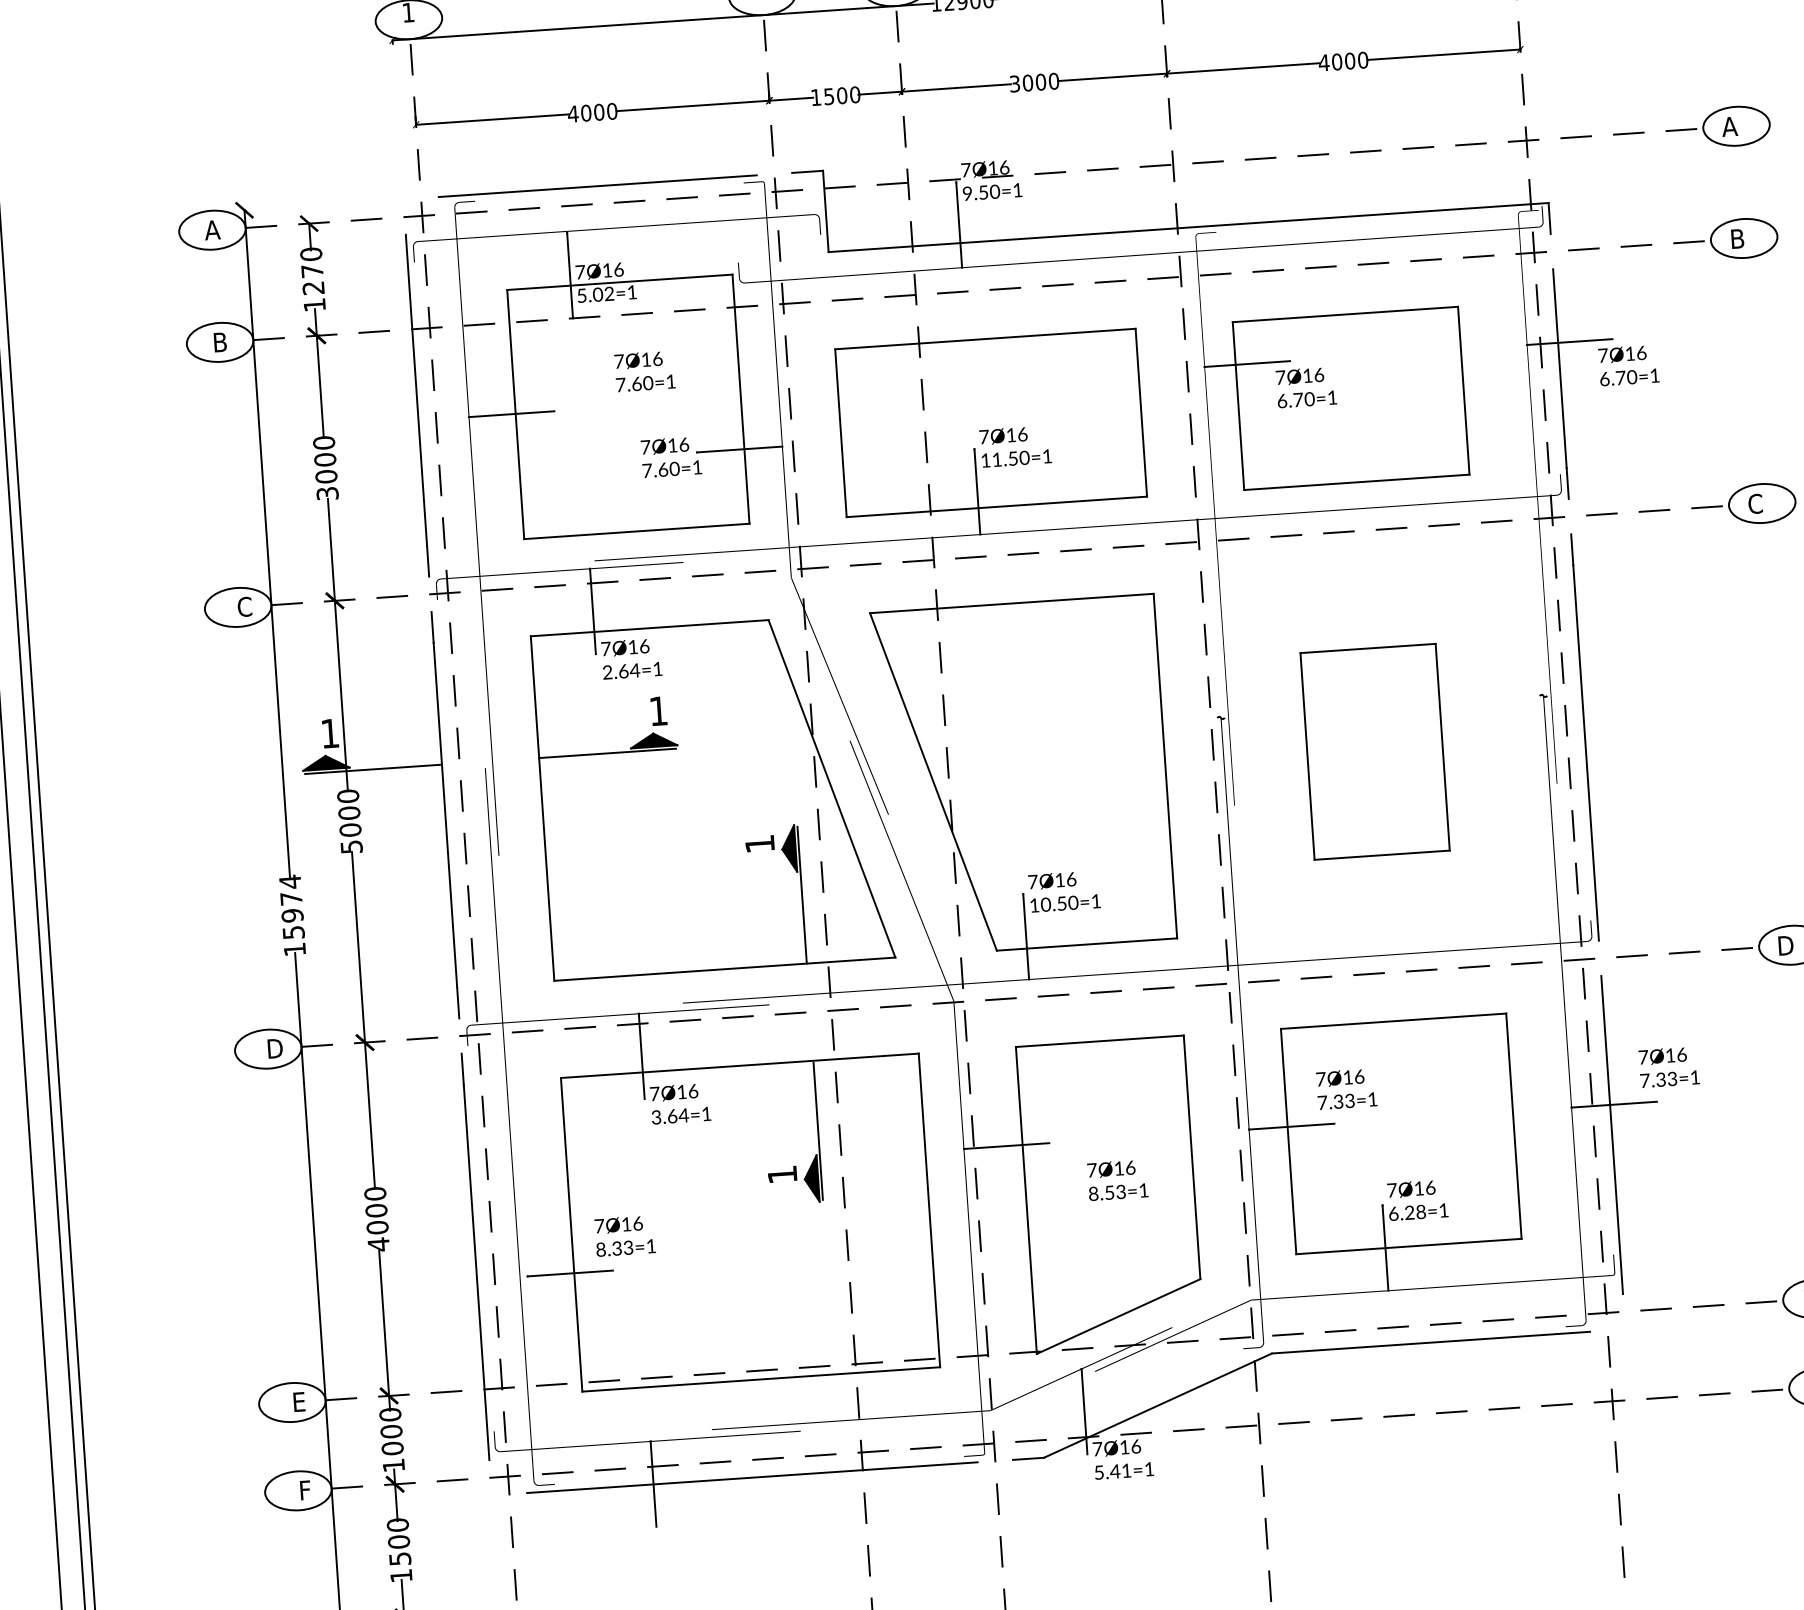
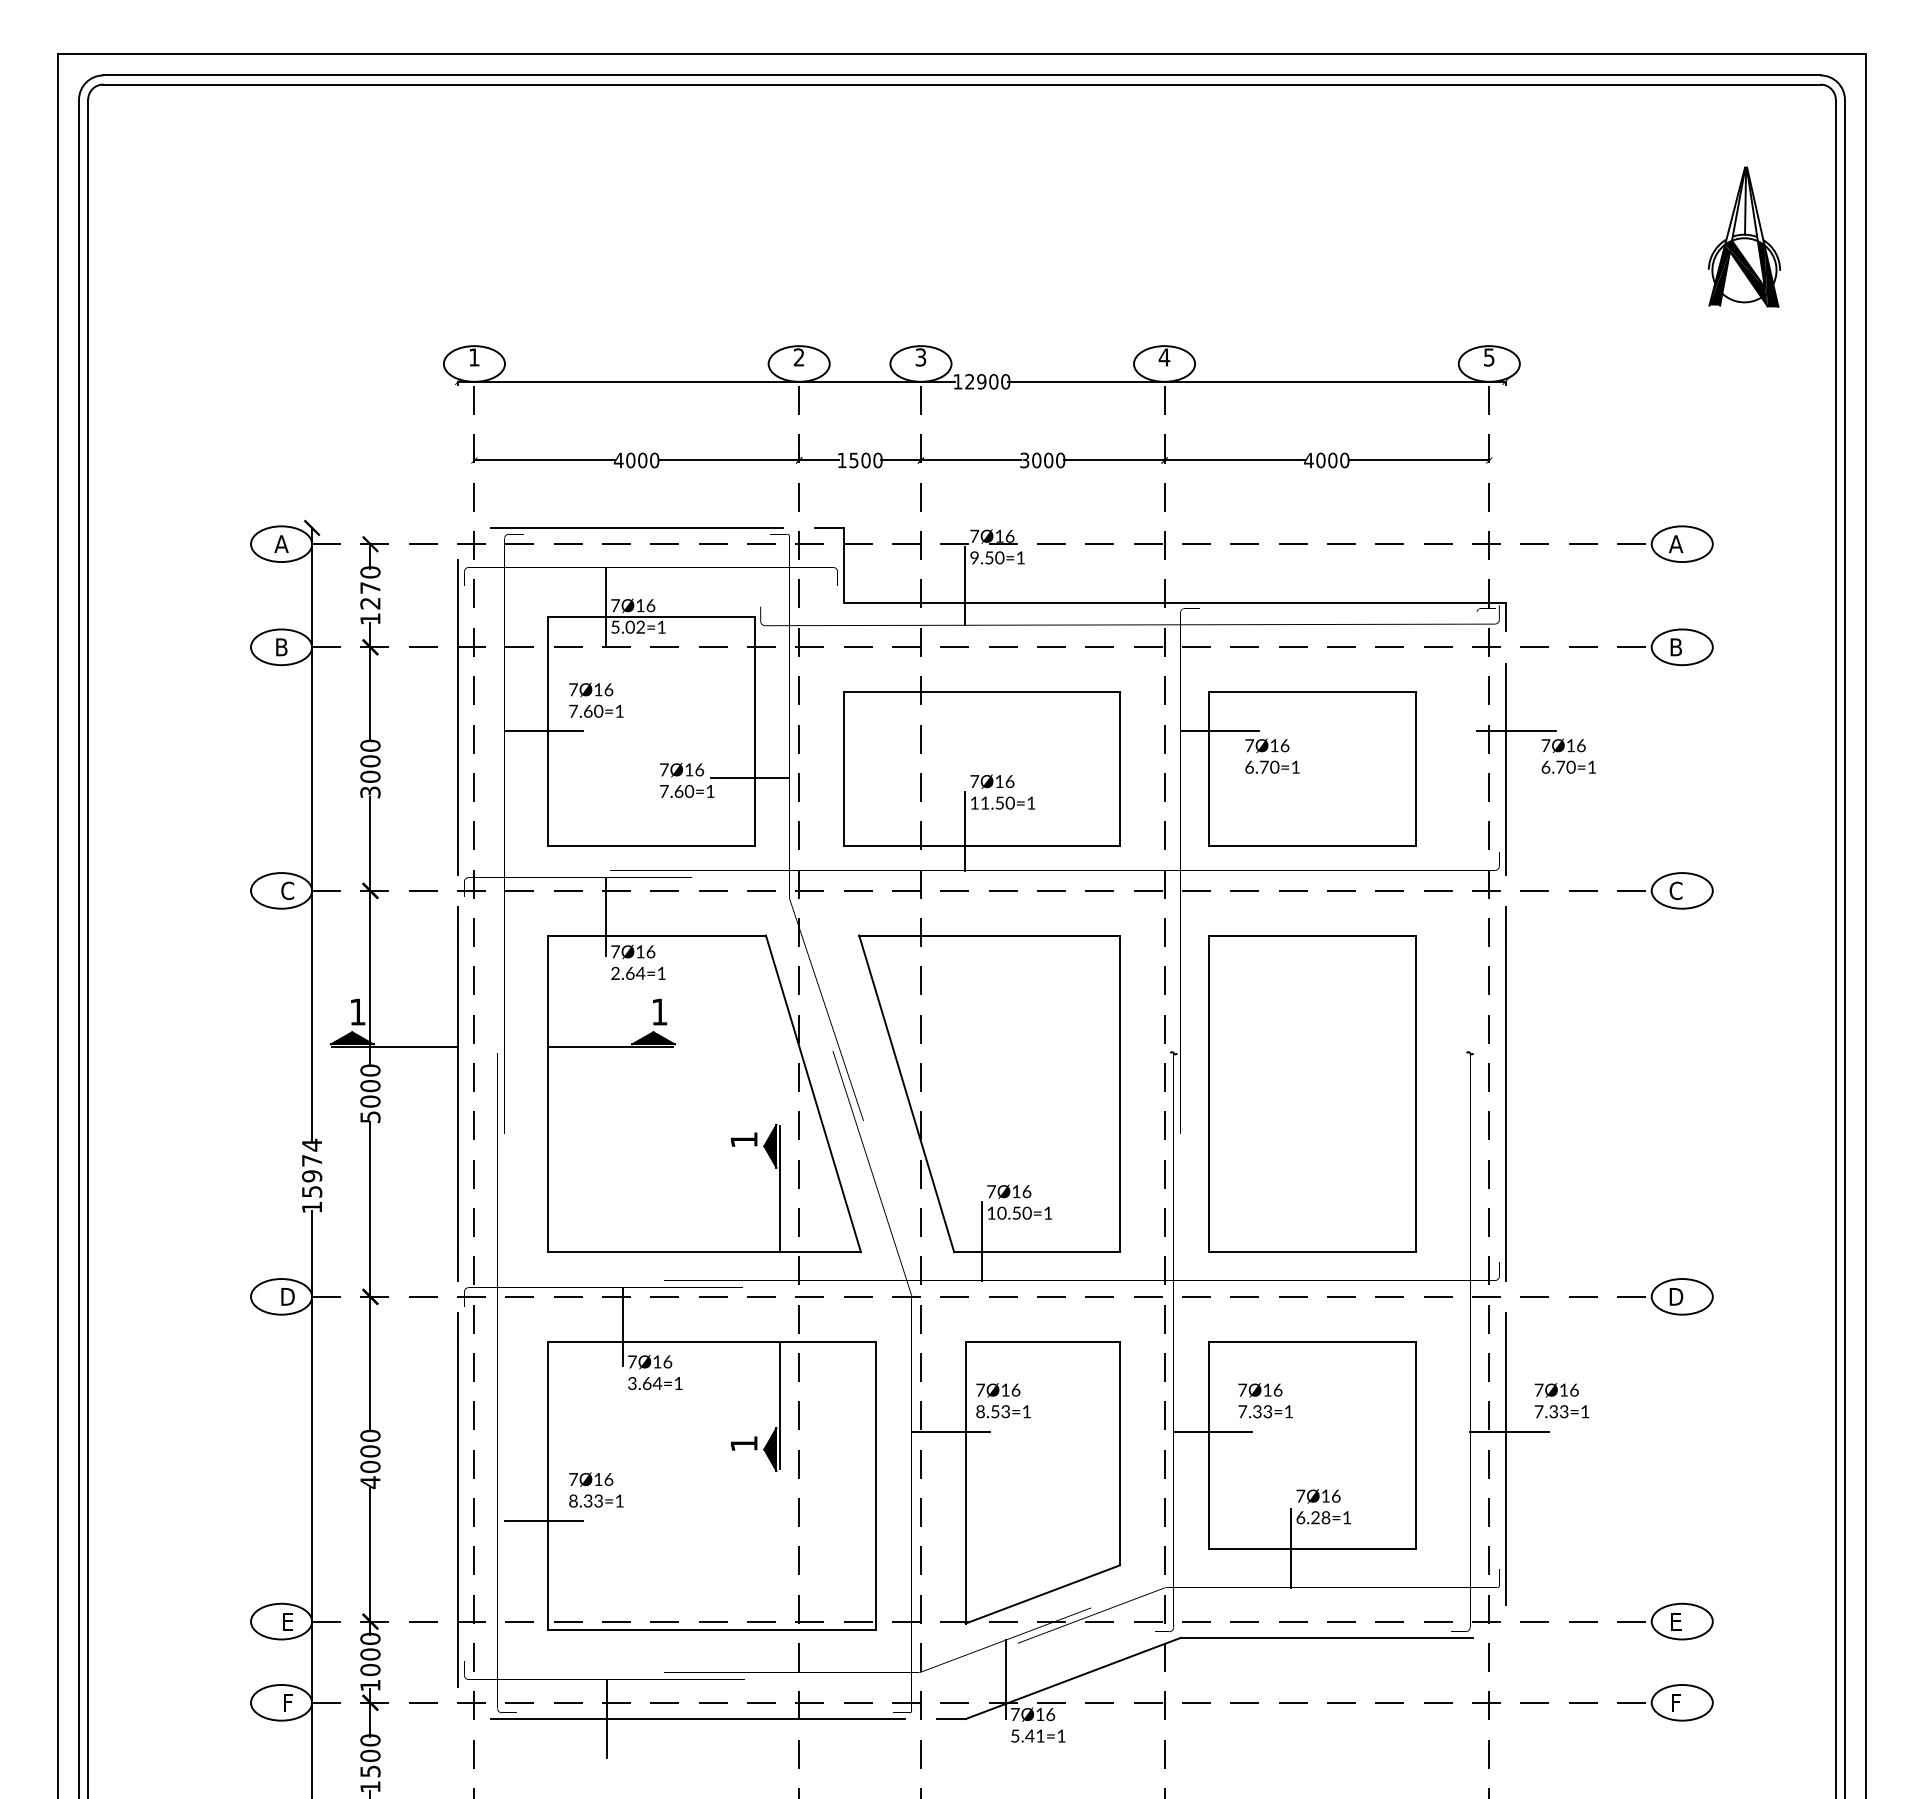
text: (644, 370) -> (596, 699), moved
part: (1374, 751) -> (1312, 1093), size x1.67
text: (1117, 1179) -> (1003, 1400), moved

